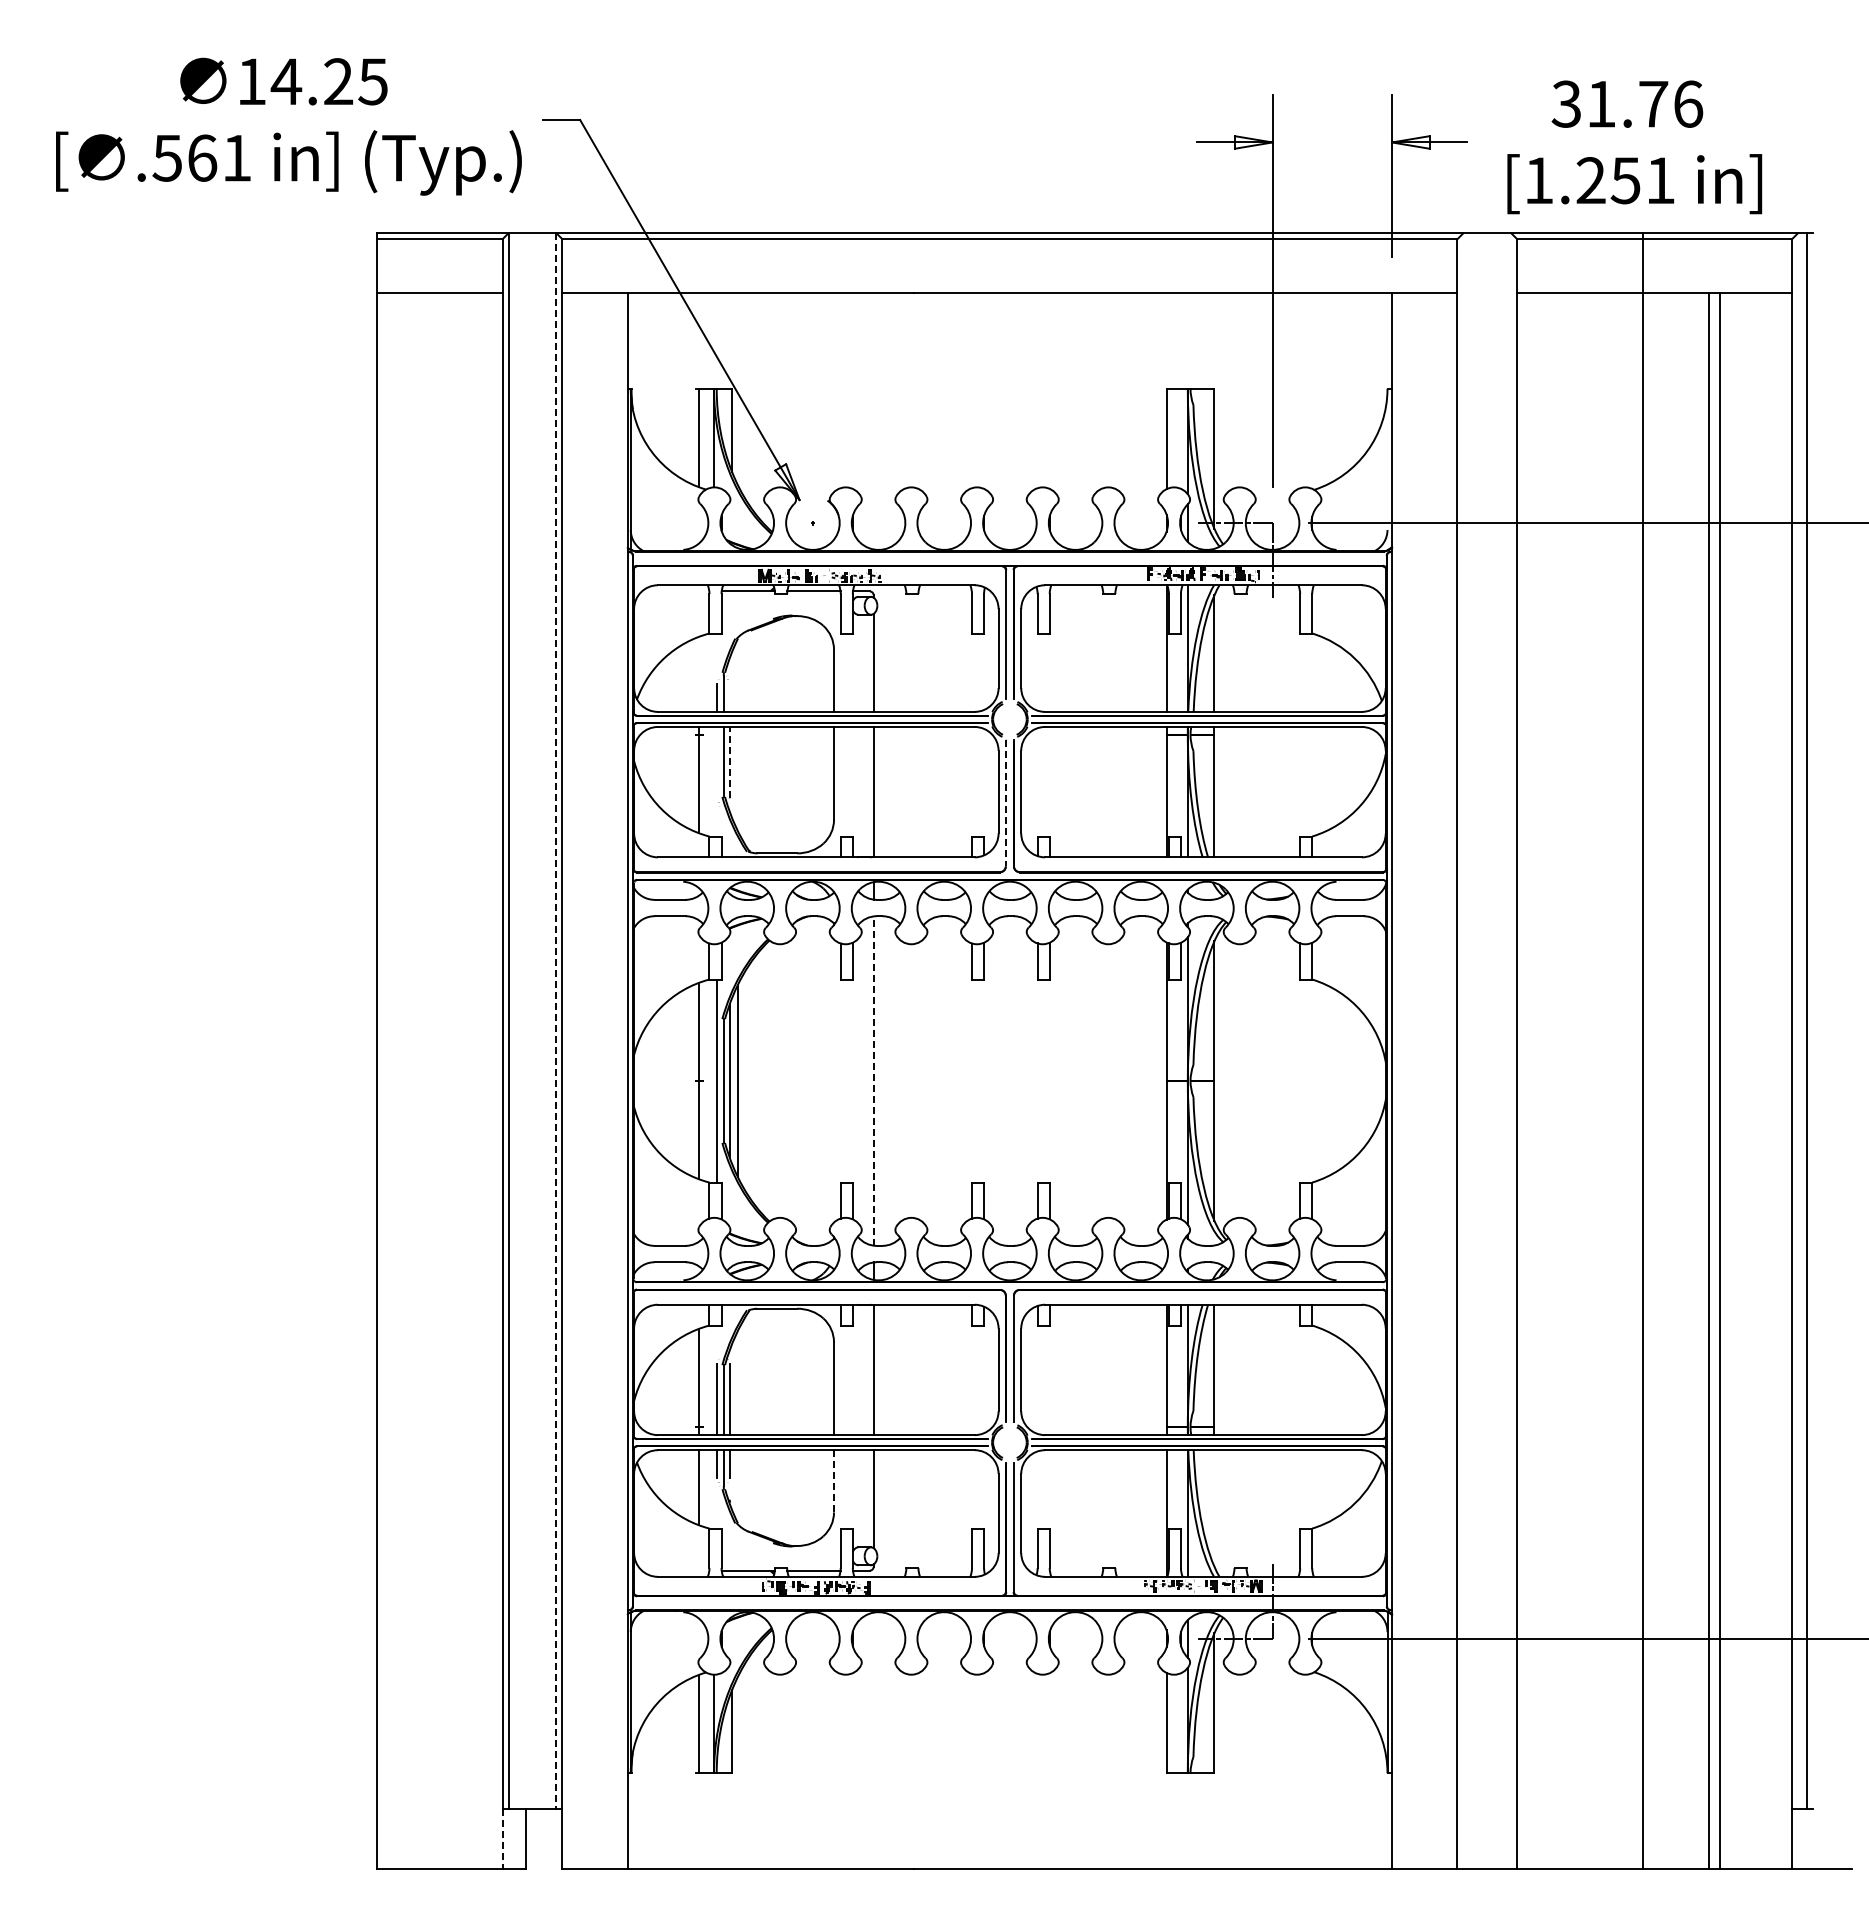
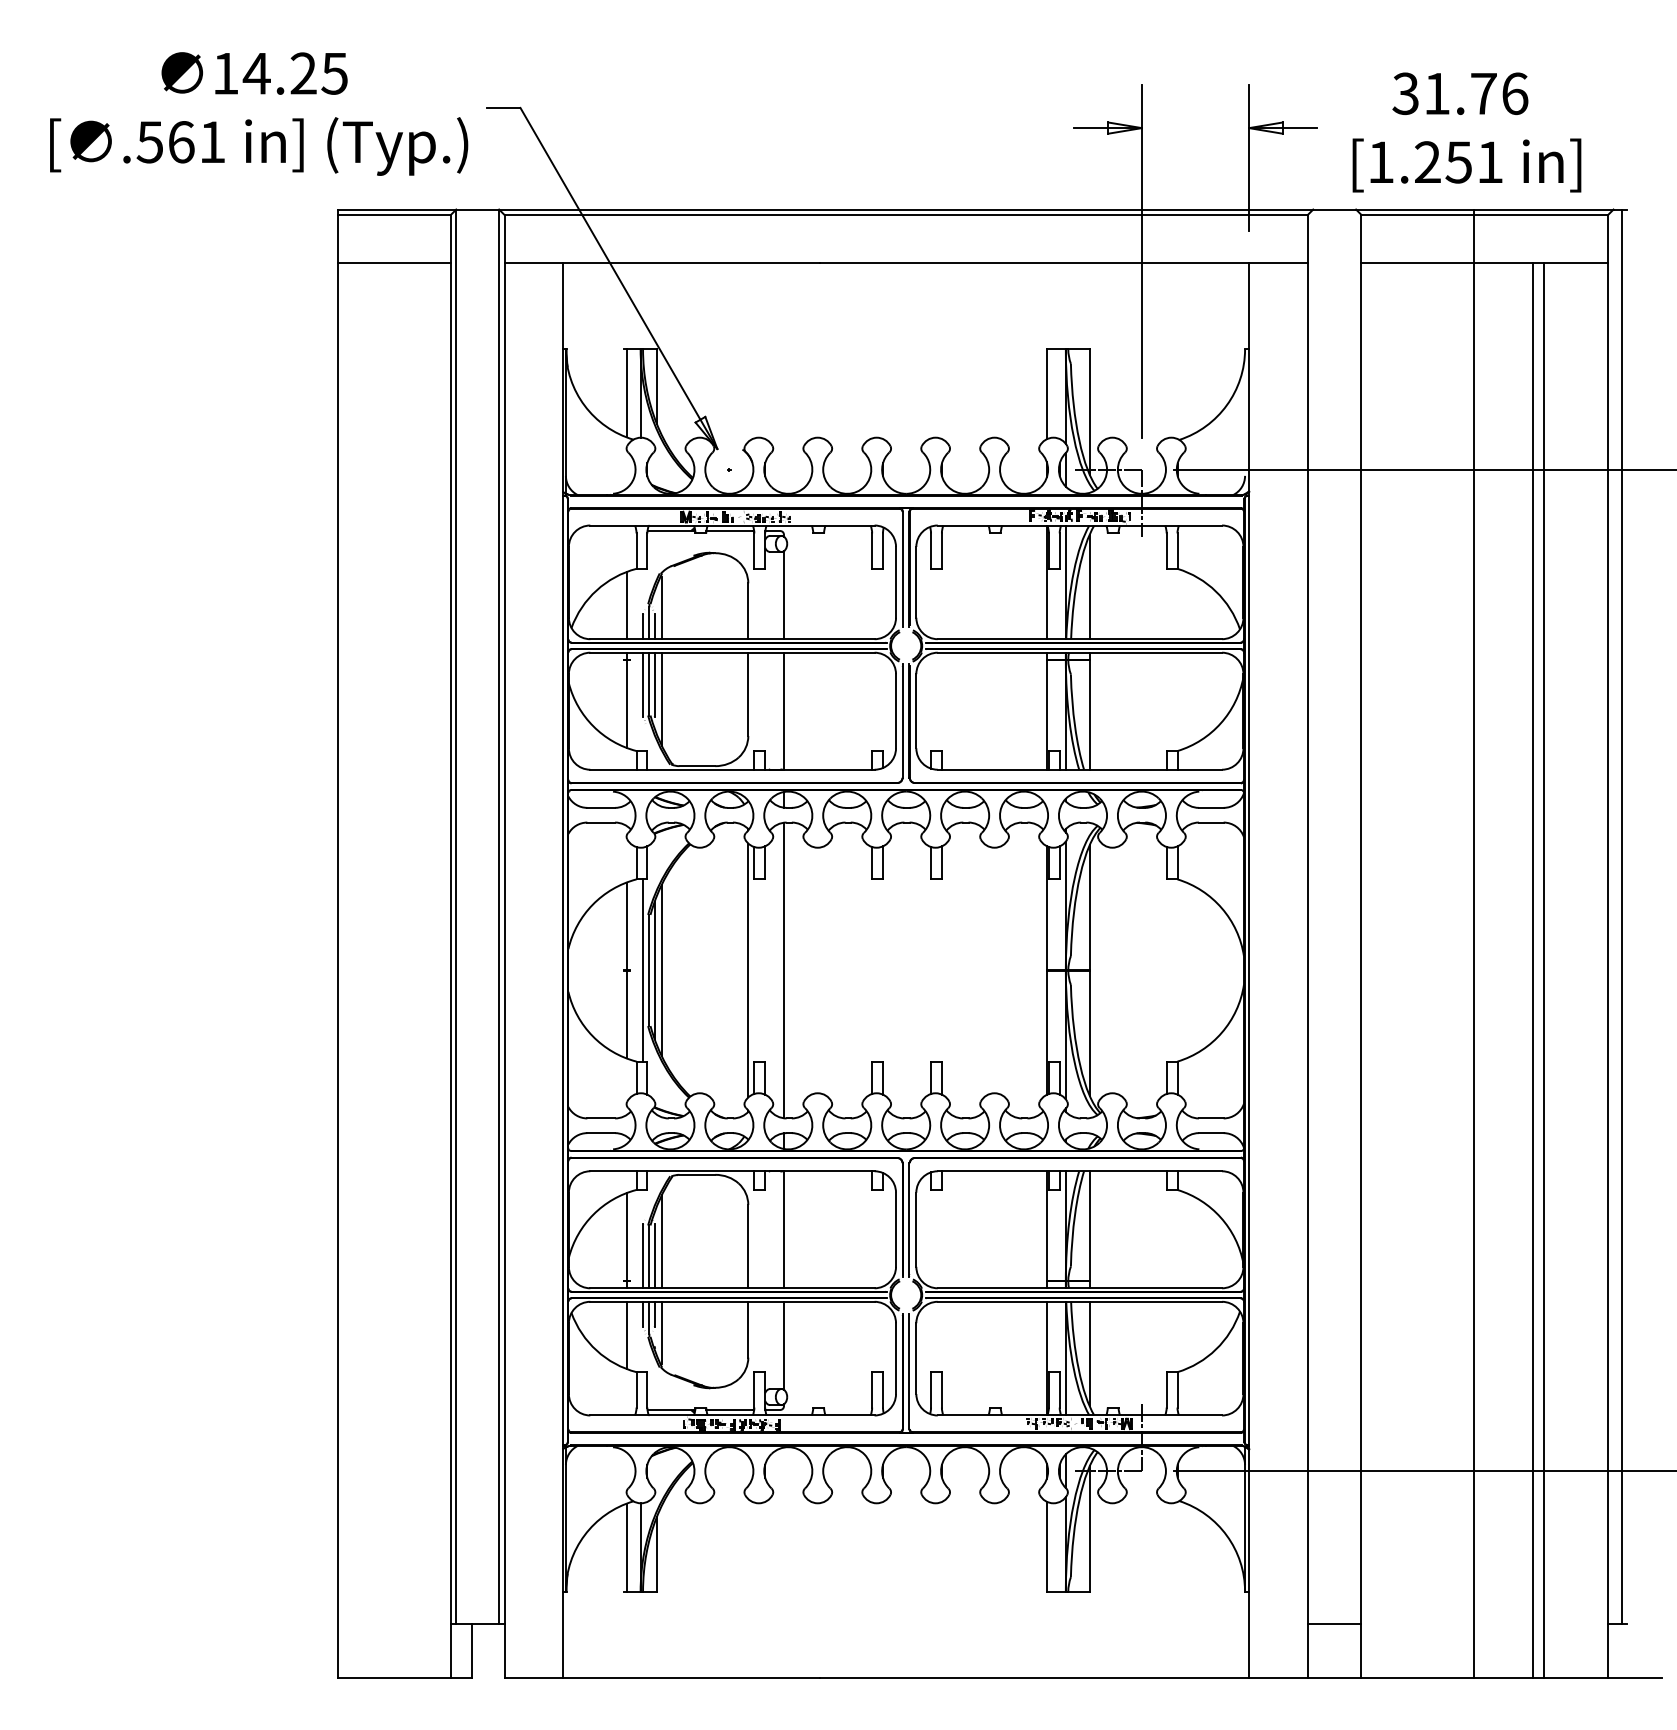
line: (698, 674) -> (626, 605), added
line: (737, 676) -> (661, 607), added
line: (729, 697) -> (654, 626), added
line: (716, 762) -> (642, 684), added
line: (729, 762) -> (654, 684), dashed -> solid
line: (737, 778) -> (661, 698), added
line: (1006, 803) -> (903, 721), dashed -> solid
line: (556, 1021) -> (499, 917), dashed -> solid
line: (834, 1080) -> (748, 970), added
line: (873, 1081) -> (783, 970), dashed -> solid
line: (737, 1383) -> (661, 1241), added
line: (834, 1480) -> (748, 1329), dashed -> solid
line: (737, 1484) -> (661, 1332), added
line: (1214, 1508) -> (1089, 1354), added
line: (1487, 1809) -> (1334, 1624), added
line: (502, 1839) -> (450, 1651), dashed -> solid

